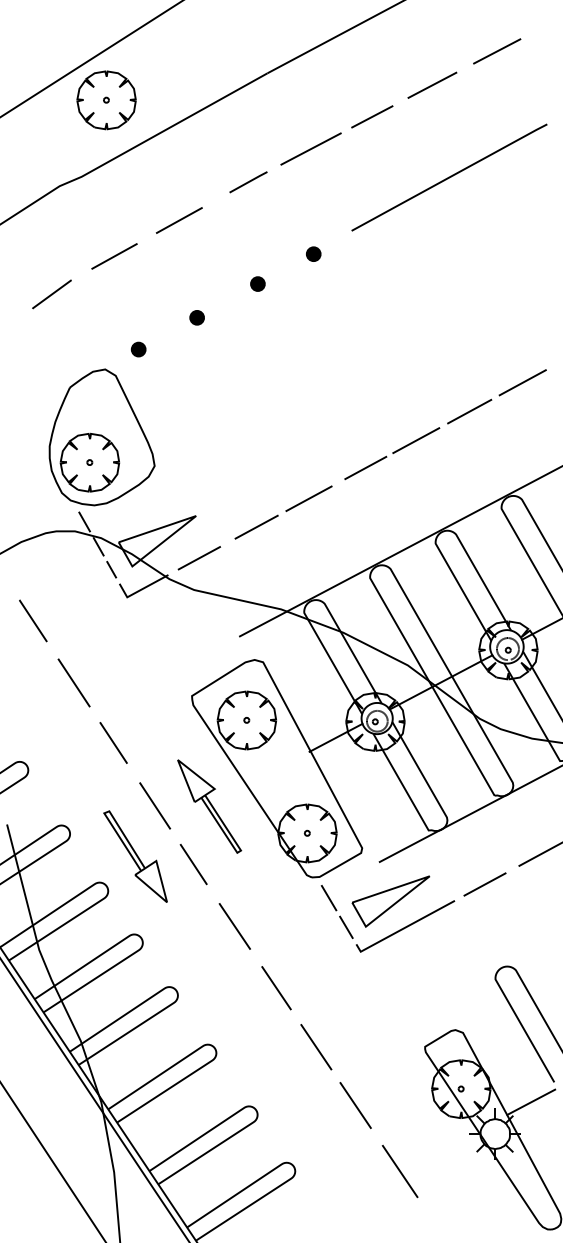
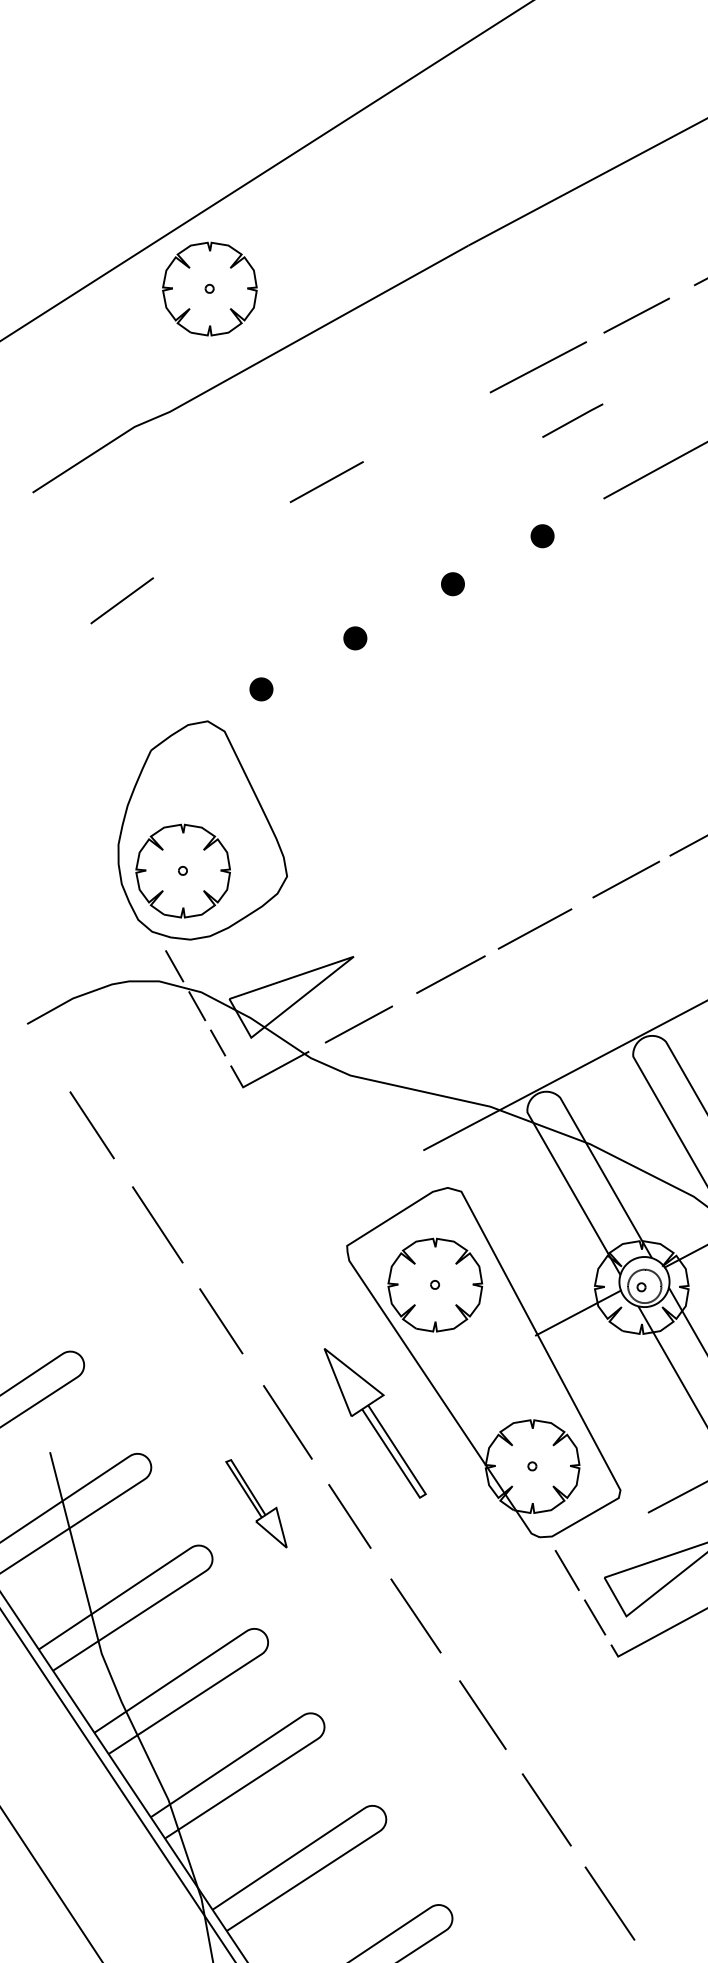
line: (248, 182) -> (572, 421), moved
line: (114, 256) -> (222, 539), removed
part: (135, 856) -> (256, 1503), size x0.6

